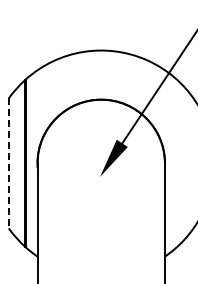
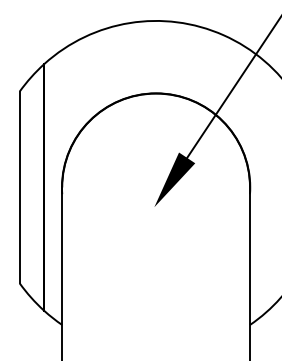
line: (8, 163) -> (19, 187), dashed -> solid

